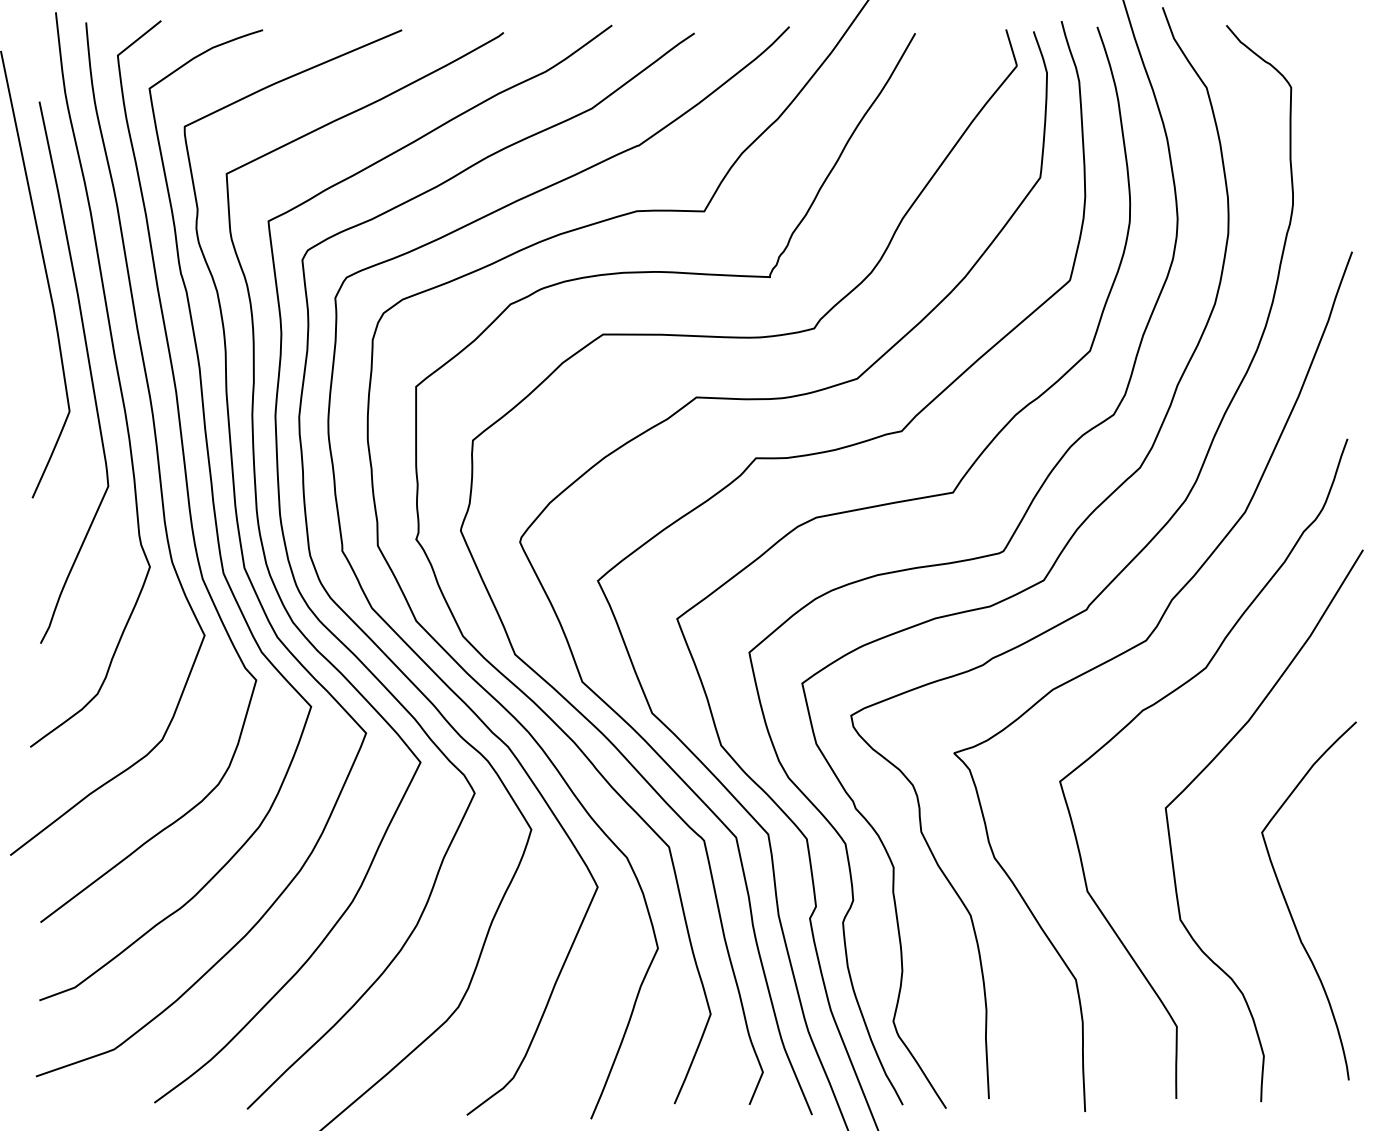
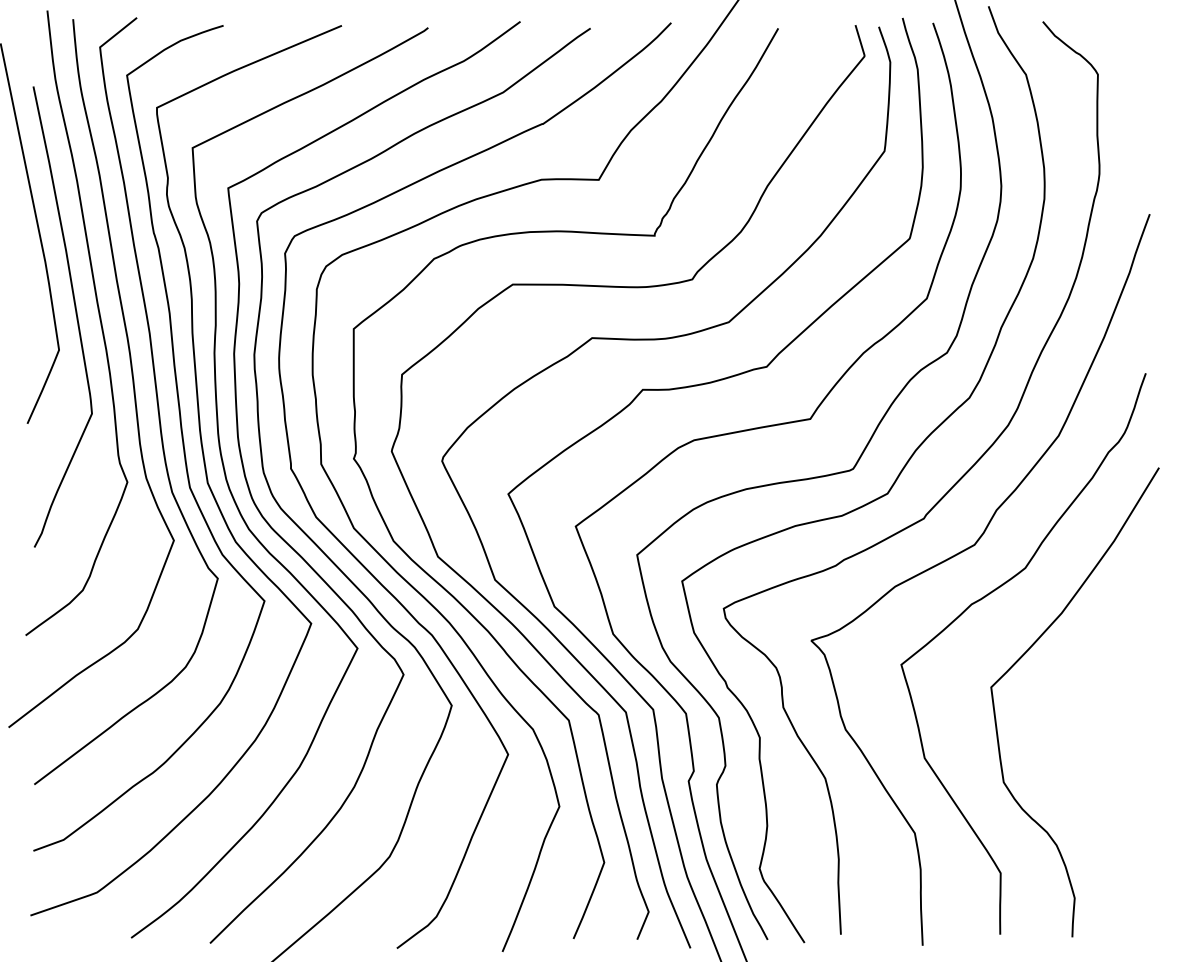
curve: (1289, 907) -> (1096, 771), removed

